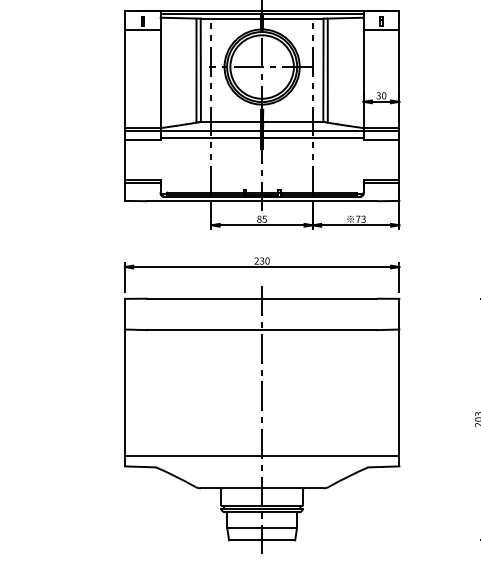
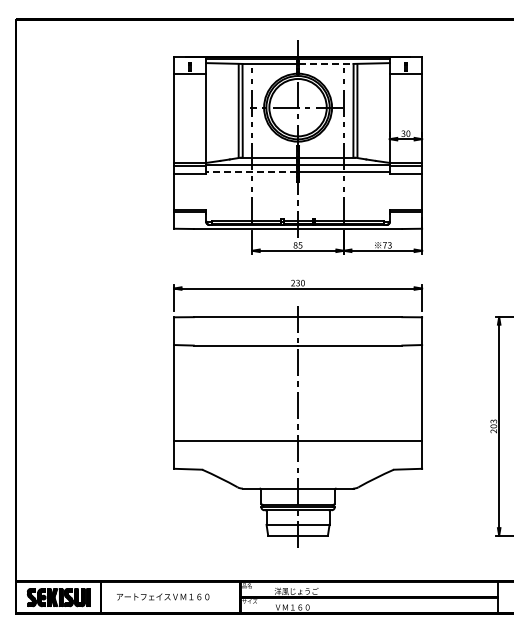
line: (293, 18) -> (326, 63), solid -> dashed
line: (210, 137) -> (251, 171), solid -> dashed
line: (262, 456) -> (298, 441), moved

